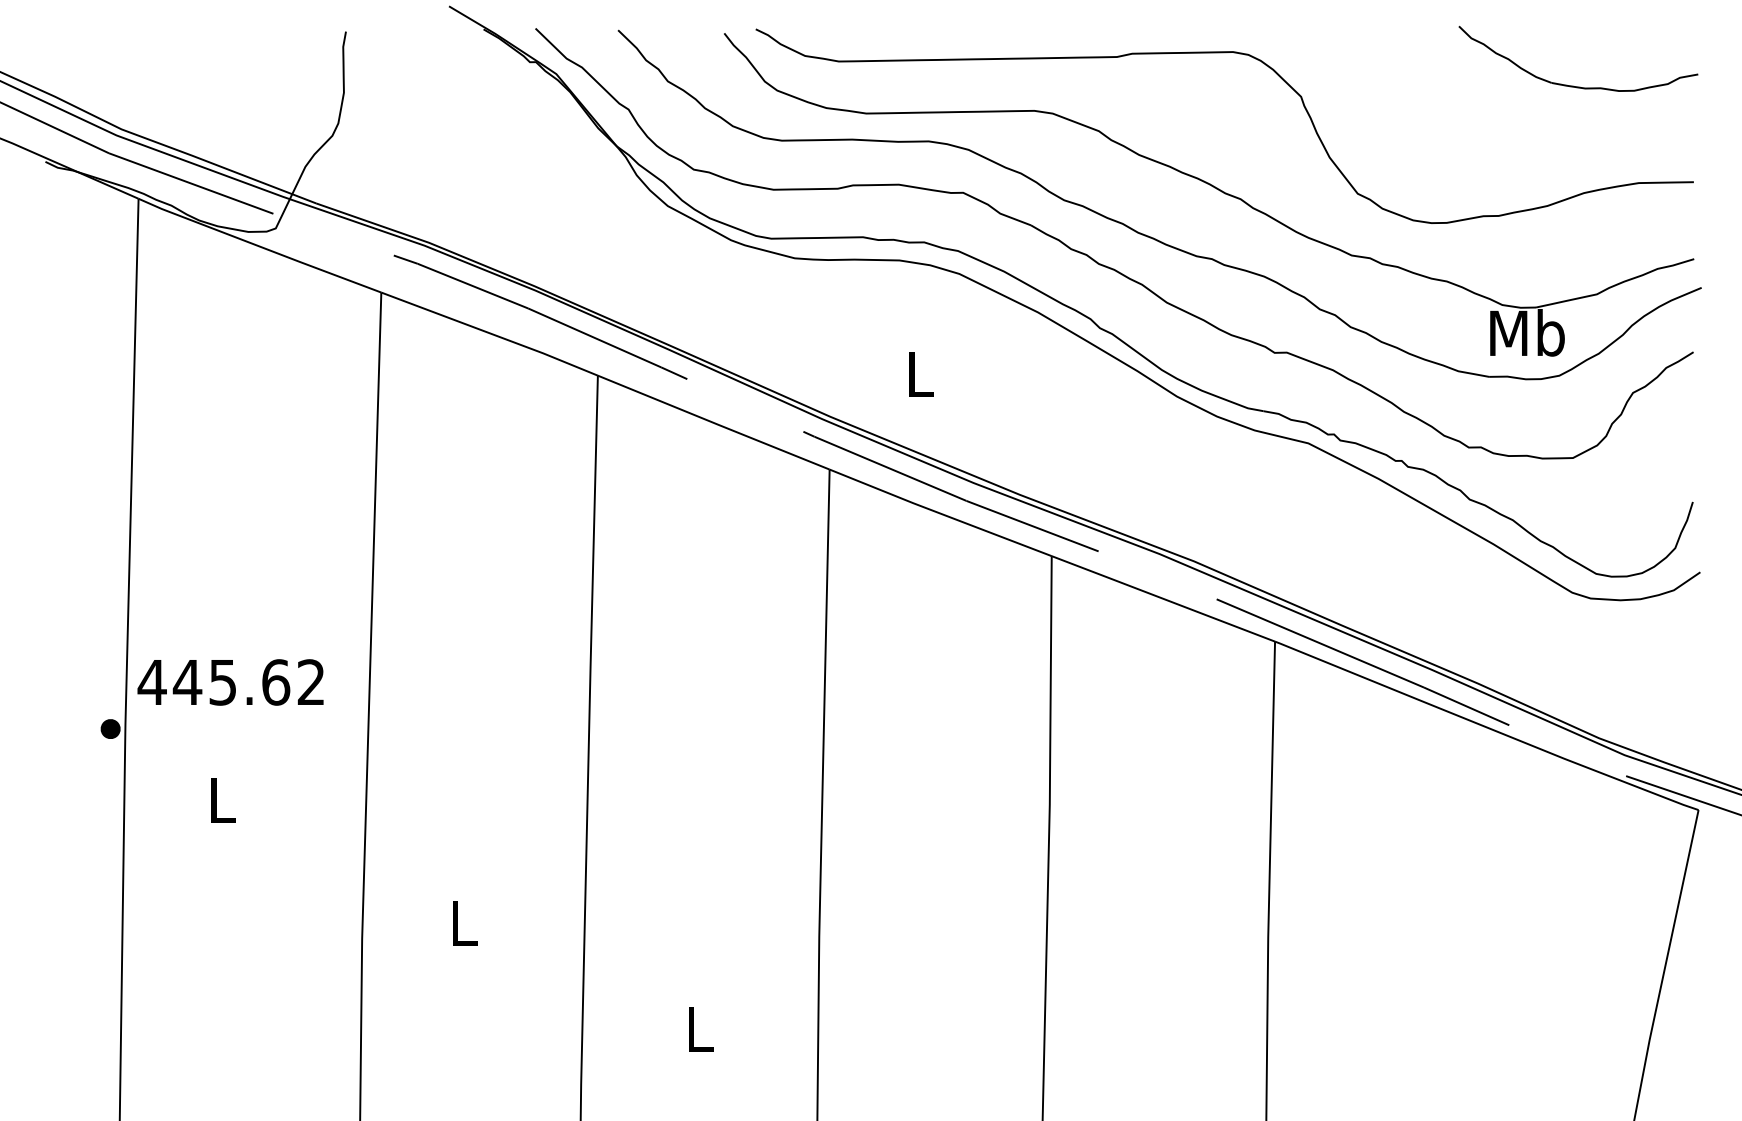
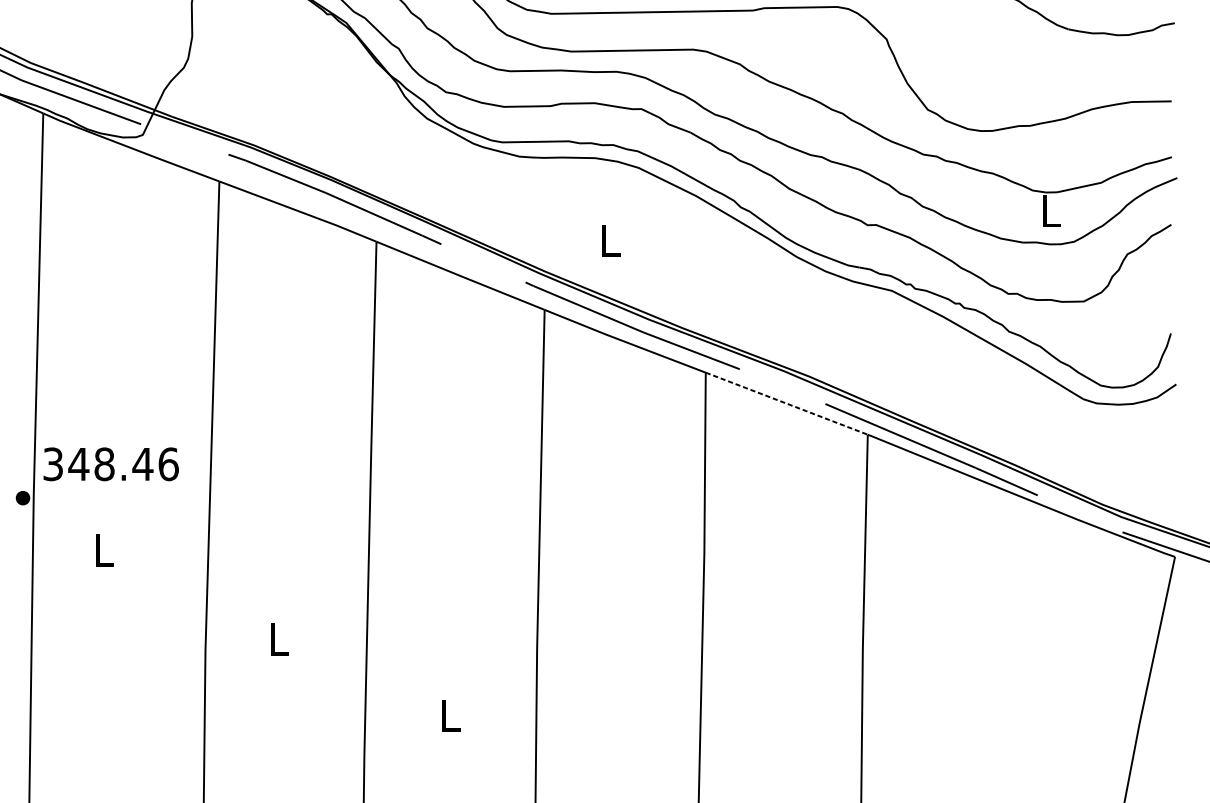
text: (1527, 332) -> (1050, 210), Mb -> L
line: (1163, 598) -> (786, 403), solid -> dashed
text: (231, 682) -> (110, 464), 445.62 -> 348.46

